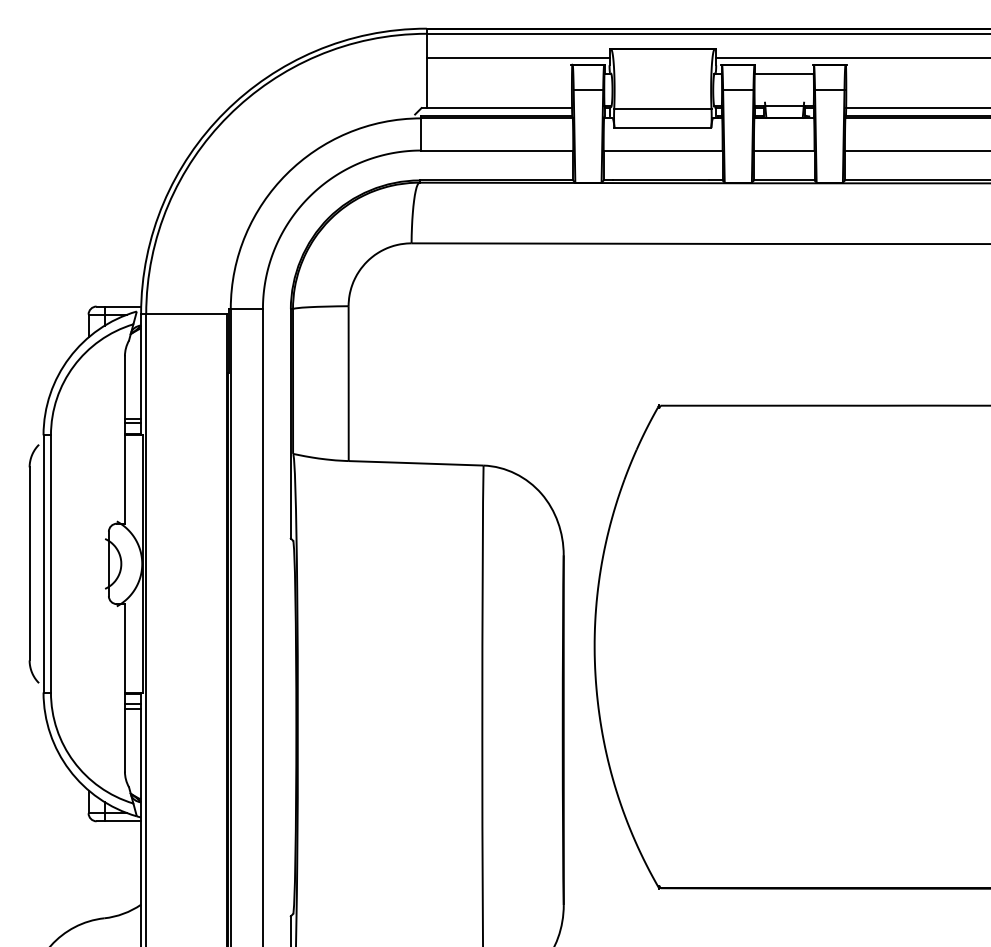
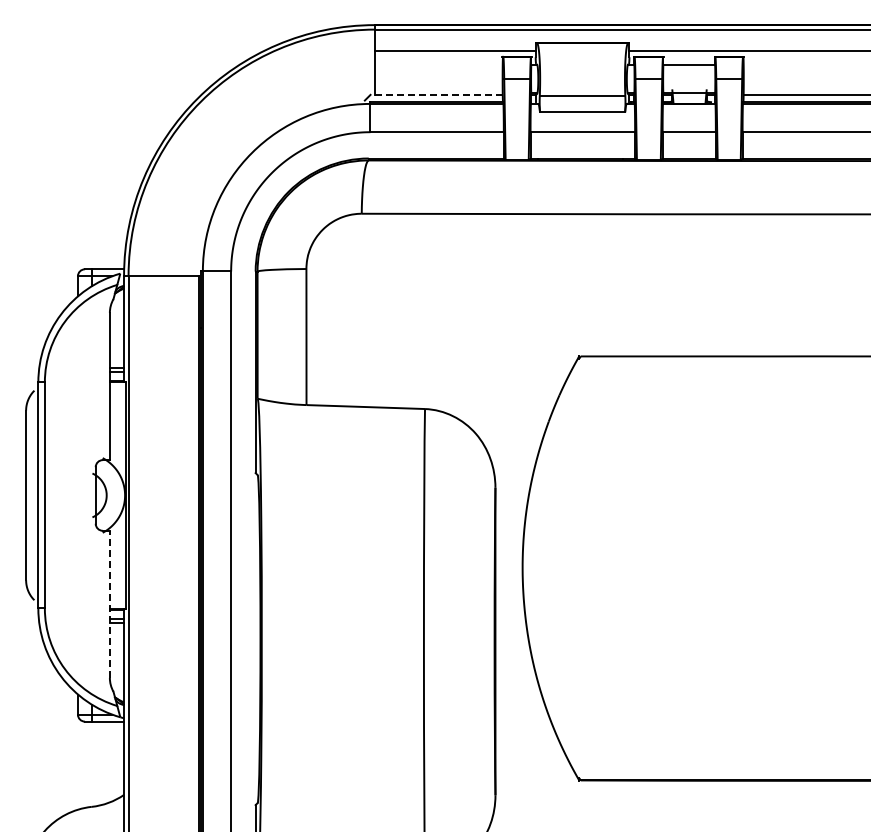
line: (496, 107) -> (436, 94), solid -> dashed
line: (124, 688) -> (109, 604), solid -> dashed

